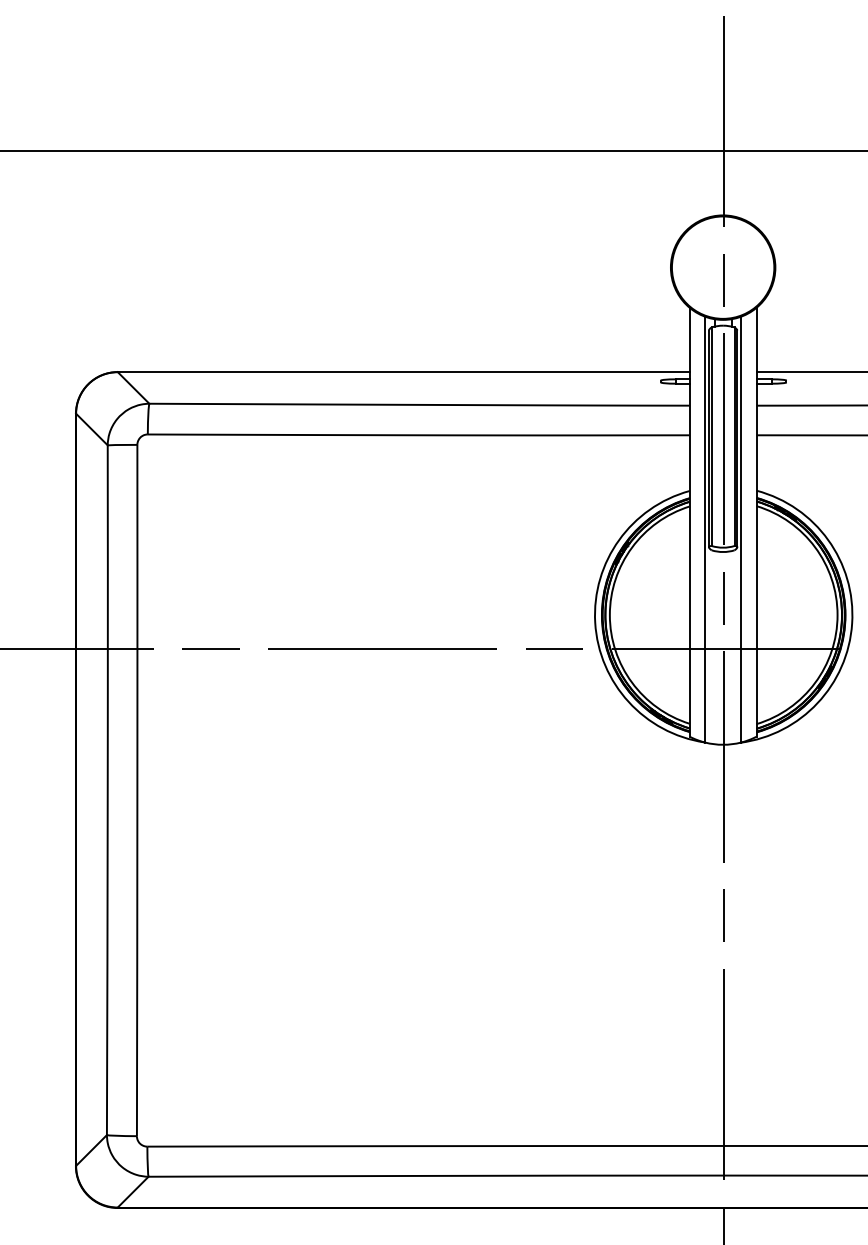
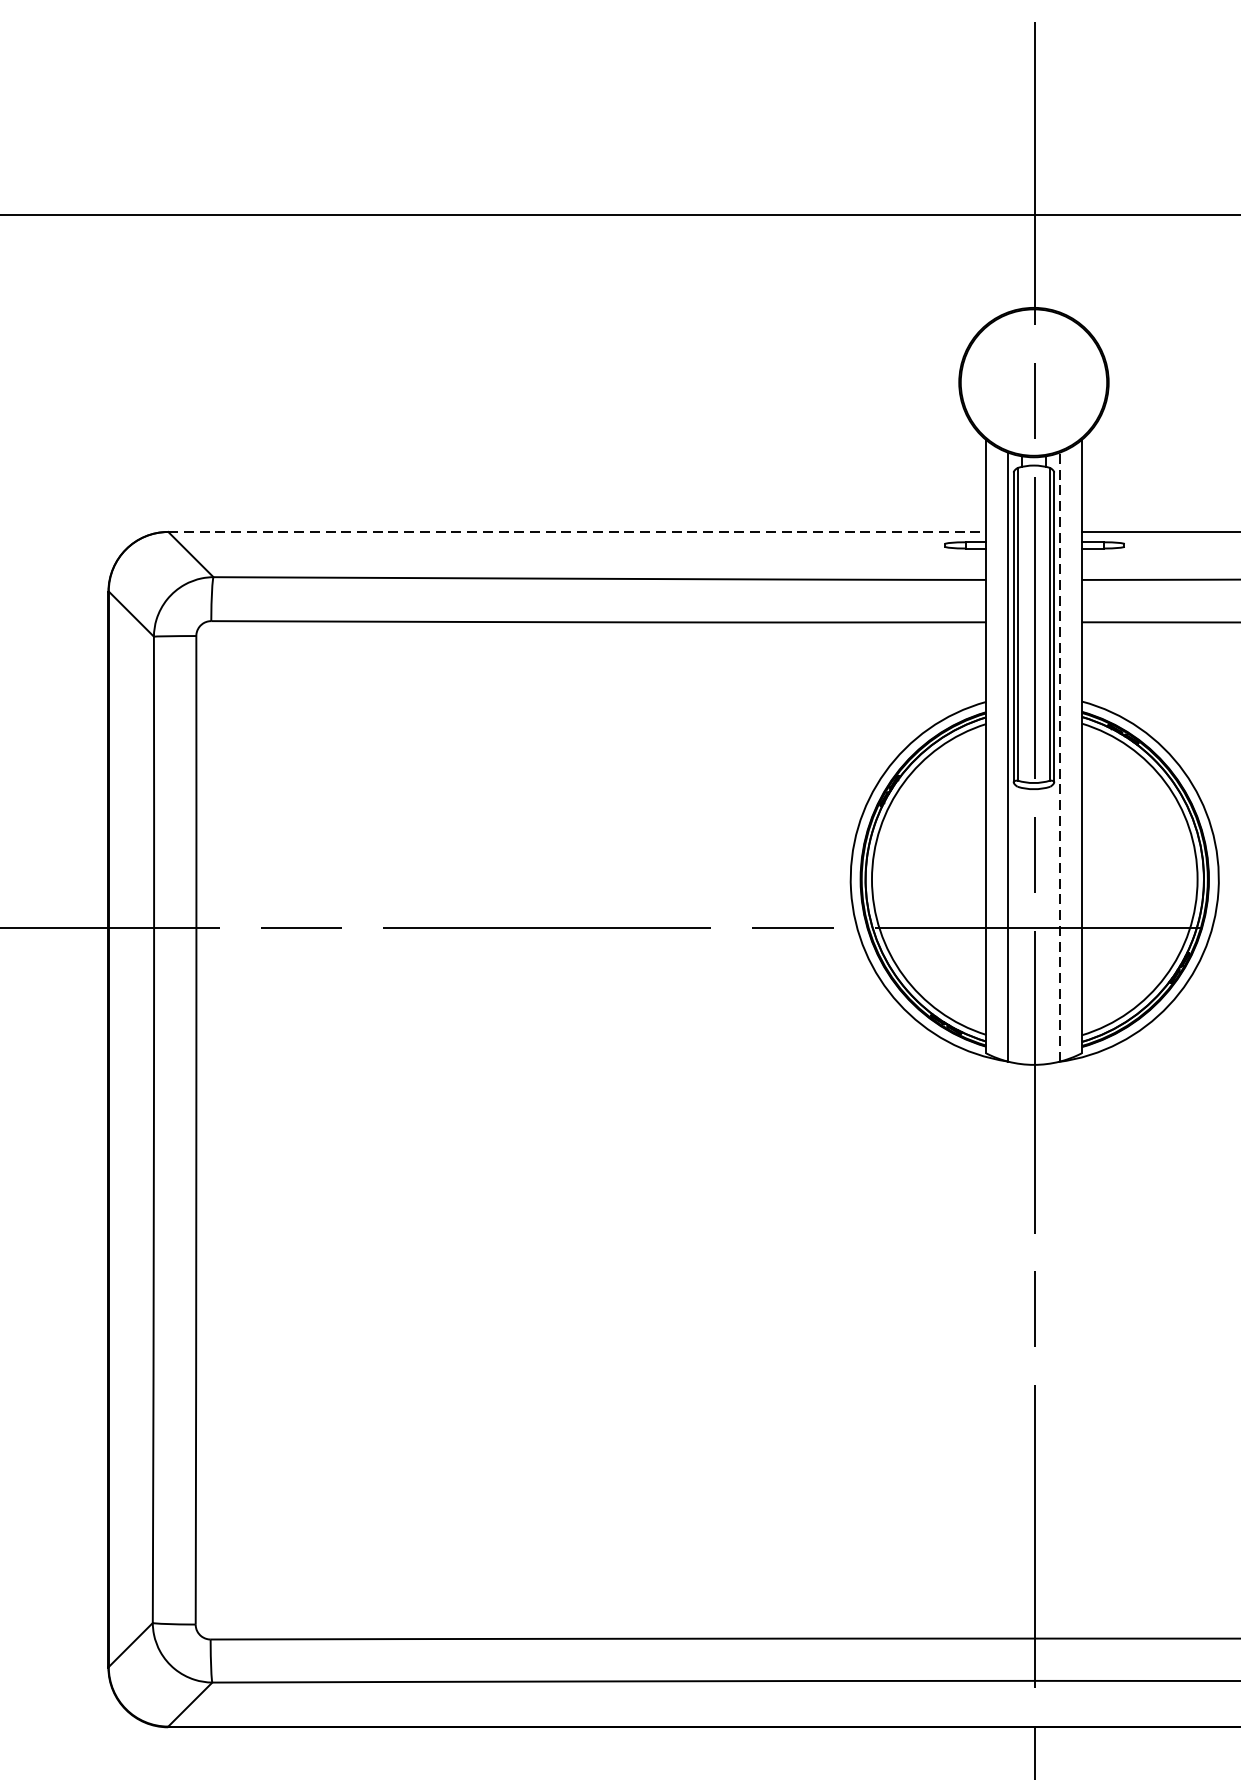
line: (404, 372) -> (578, 532), solid -> dashed
line: (741, 529) -> (1060, 757), solid -> dashed

